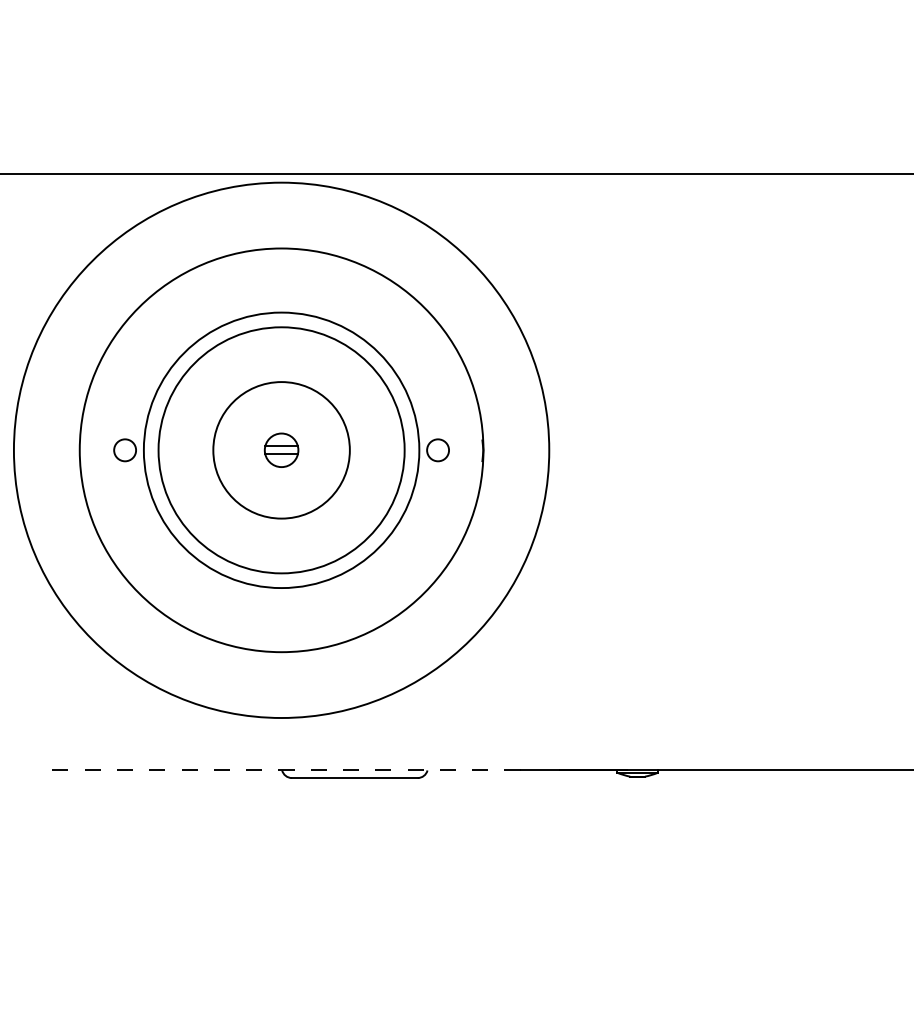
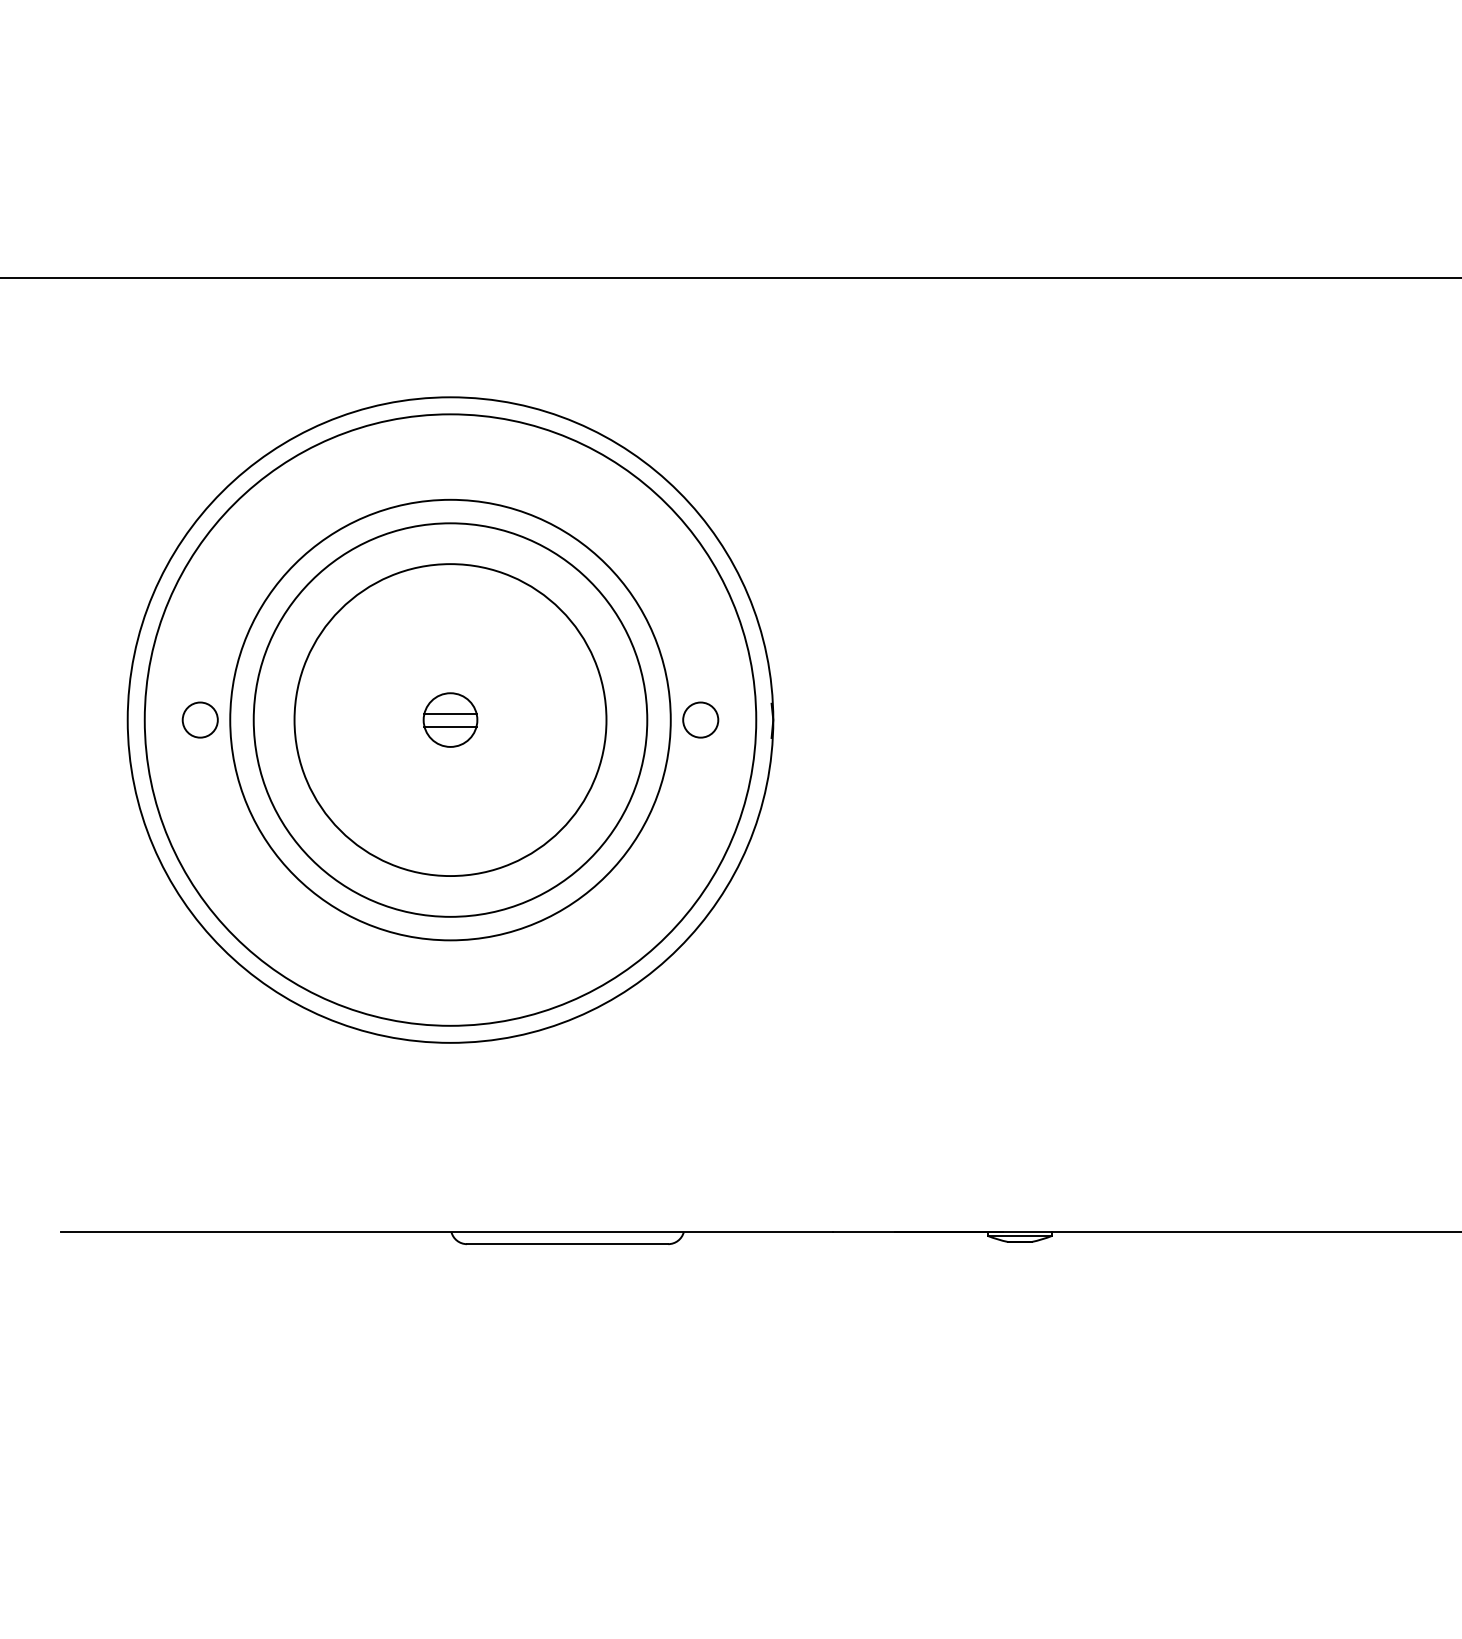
circle: (281, 449) -> (450, 718), size x1.43
circle: (281, 450) -> (450, 720), size x0.71
line: (278, 770) -> (445, 1232), dashed -> solid

